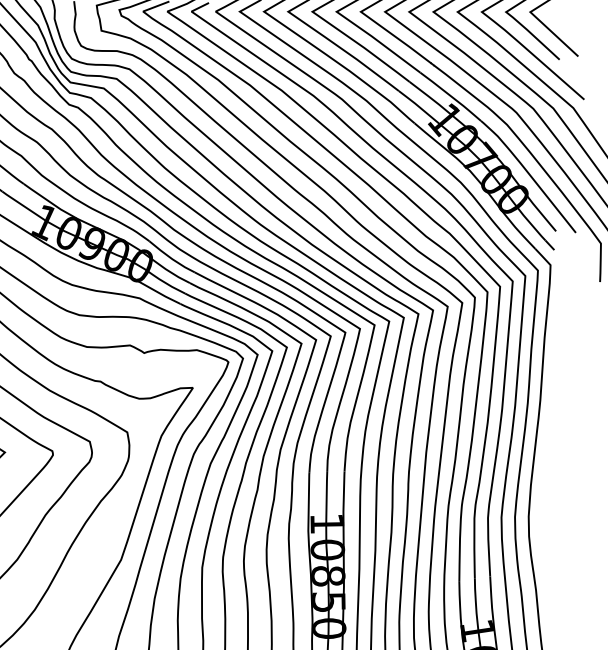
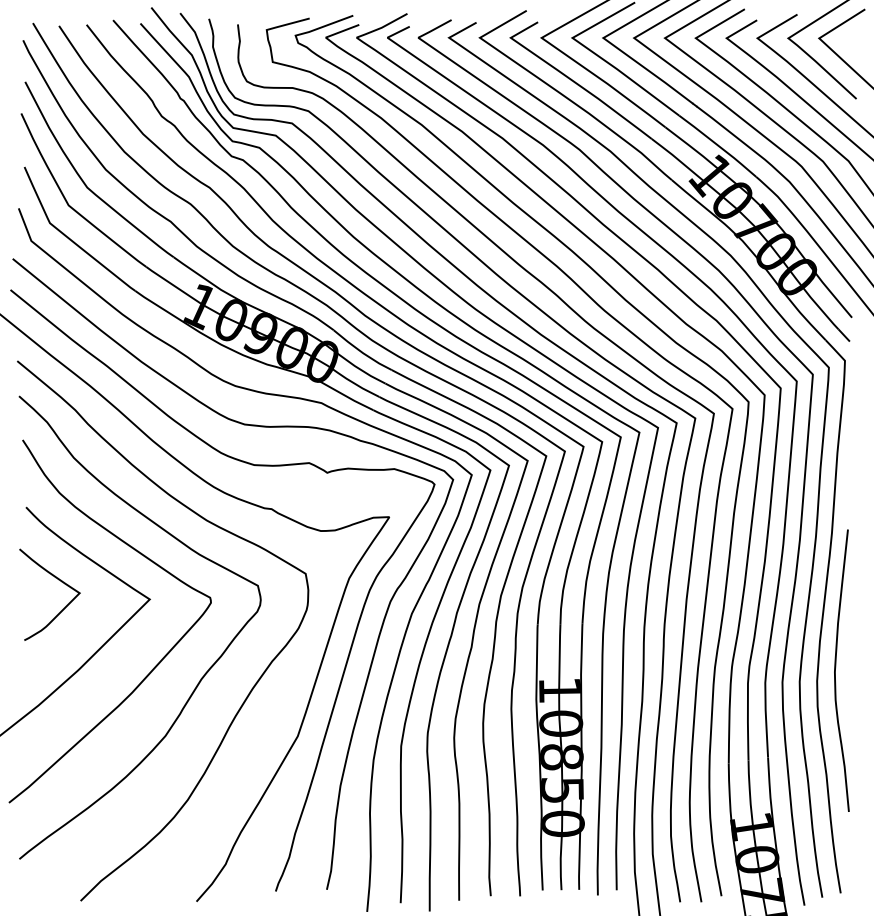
curve: (543, 505) -> (836, 667), added

